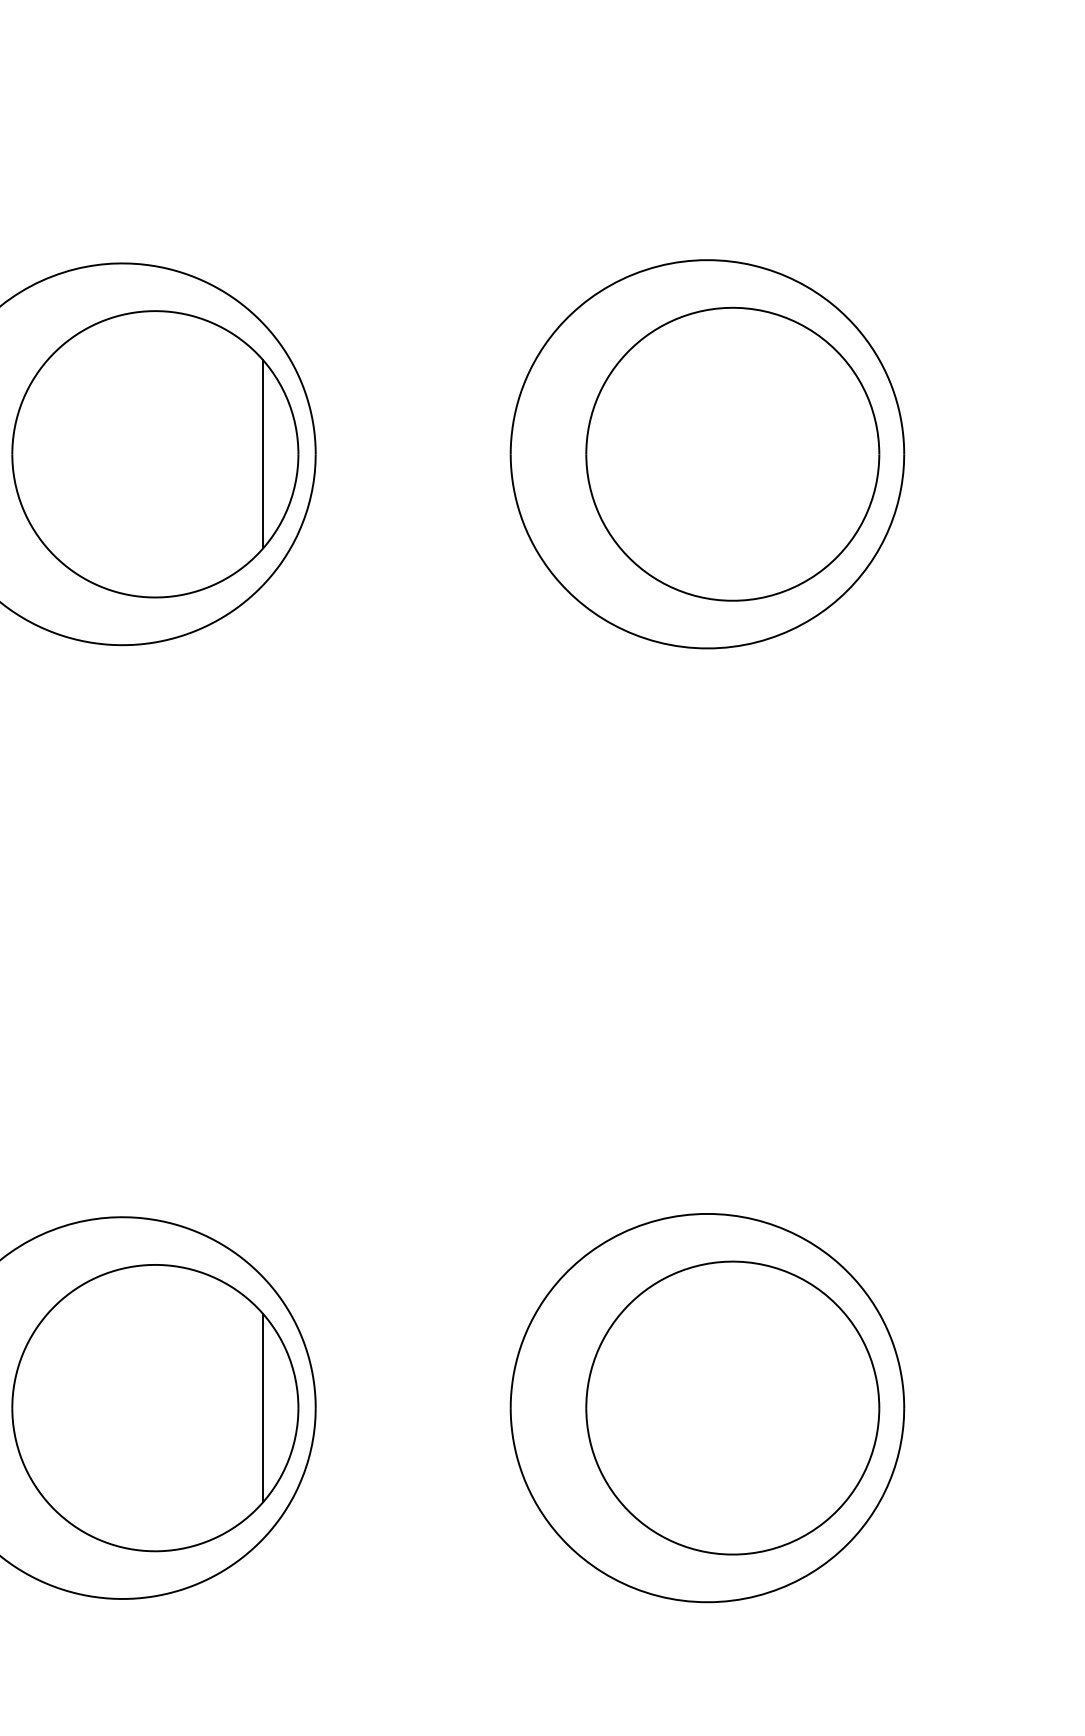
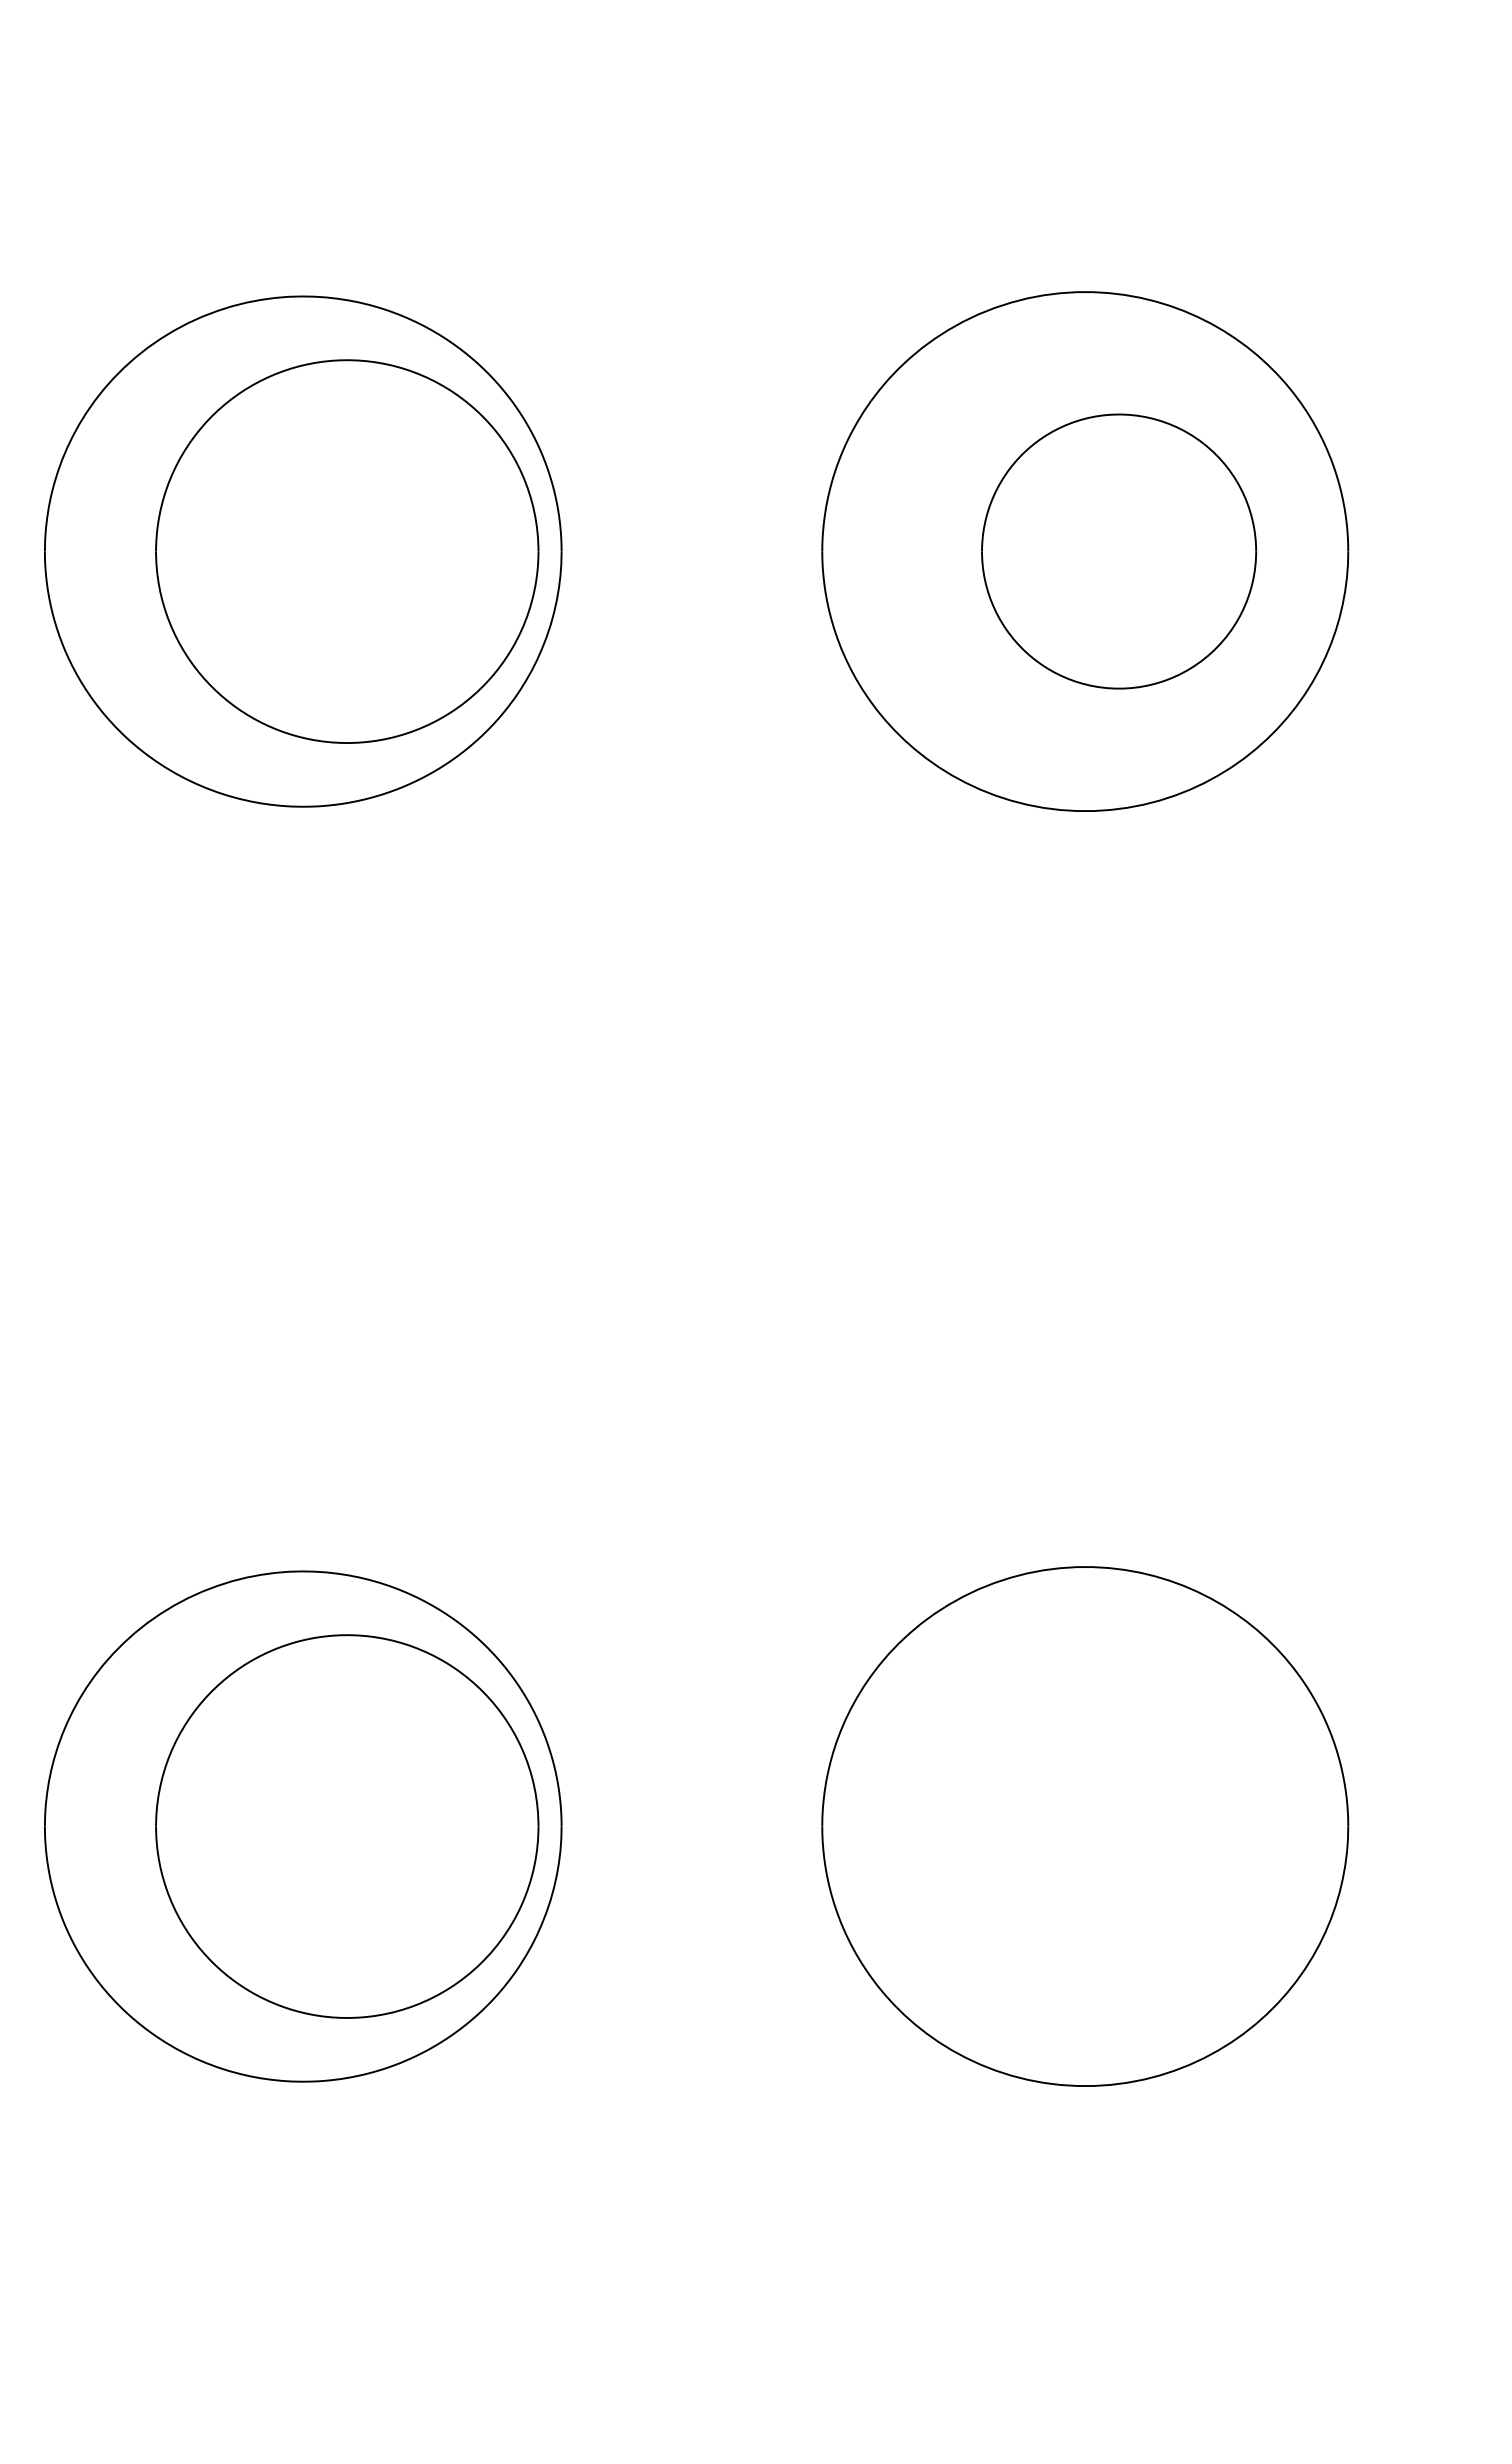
line: (263, 454) -> (491, 551), removed
part: (732, 454) -> (1118, 551), size x0.7
line: (263, 1408) -> (491, 1826), removed
part: (732, 1408) -> (1118, 1826), removed

